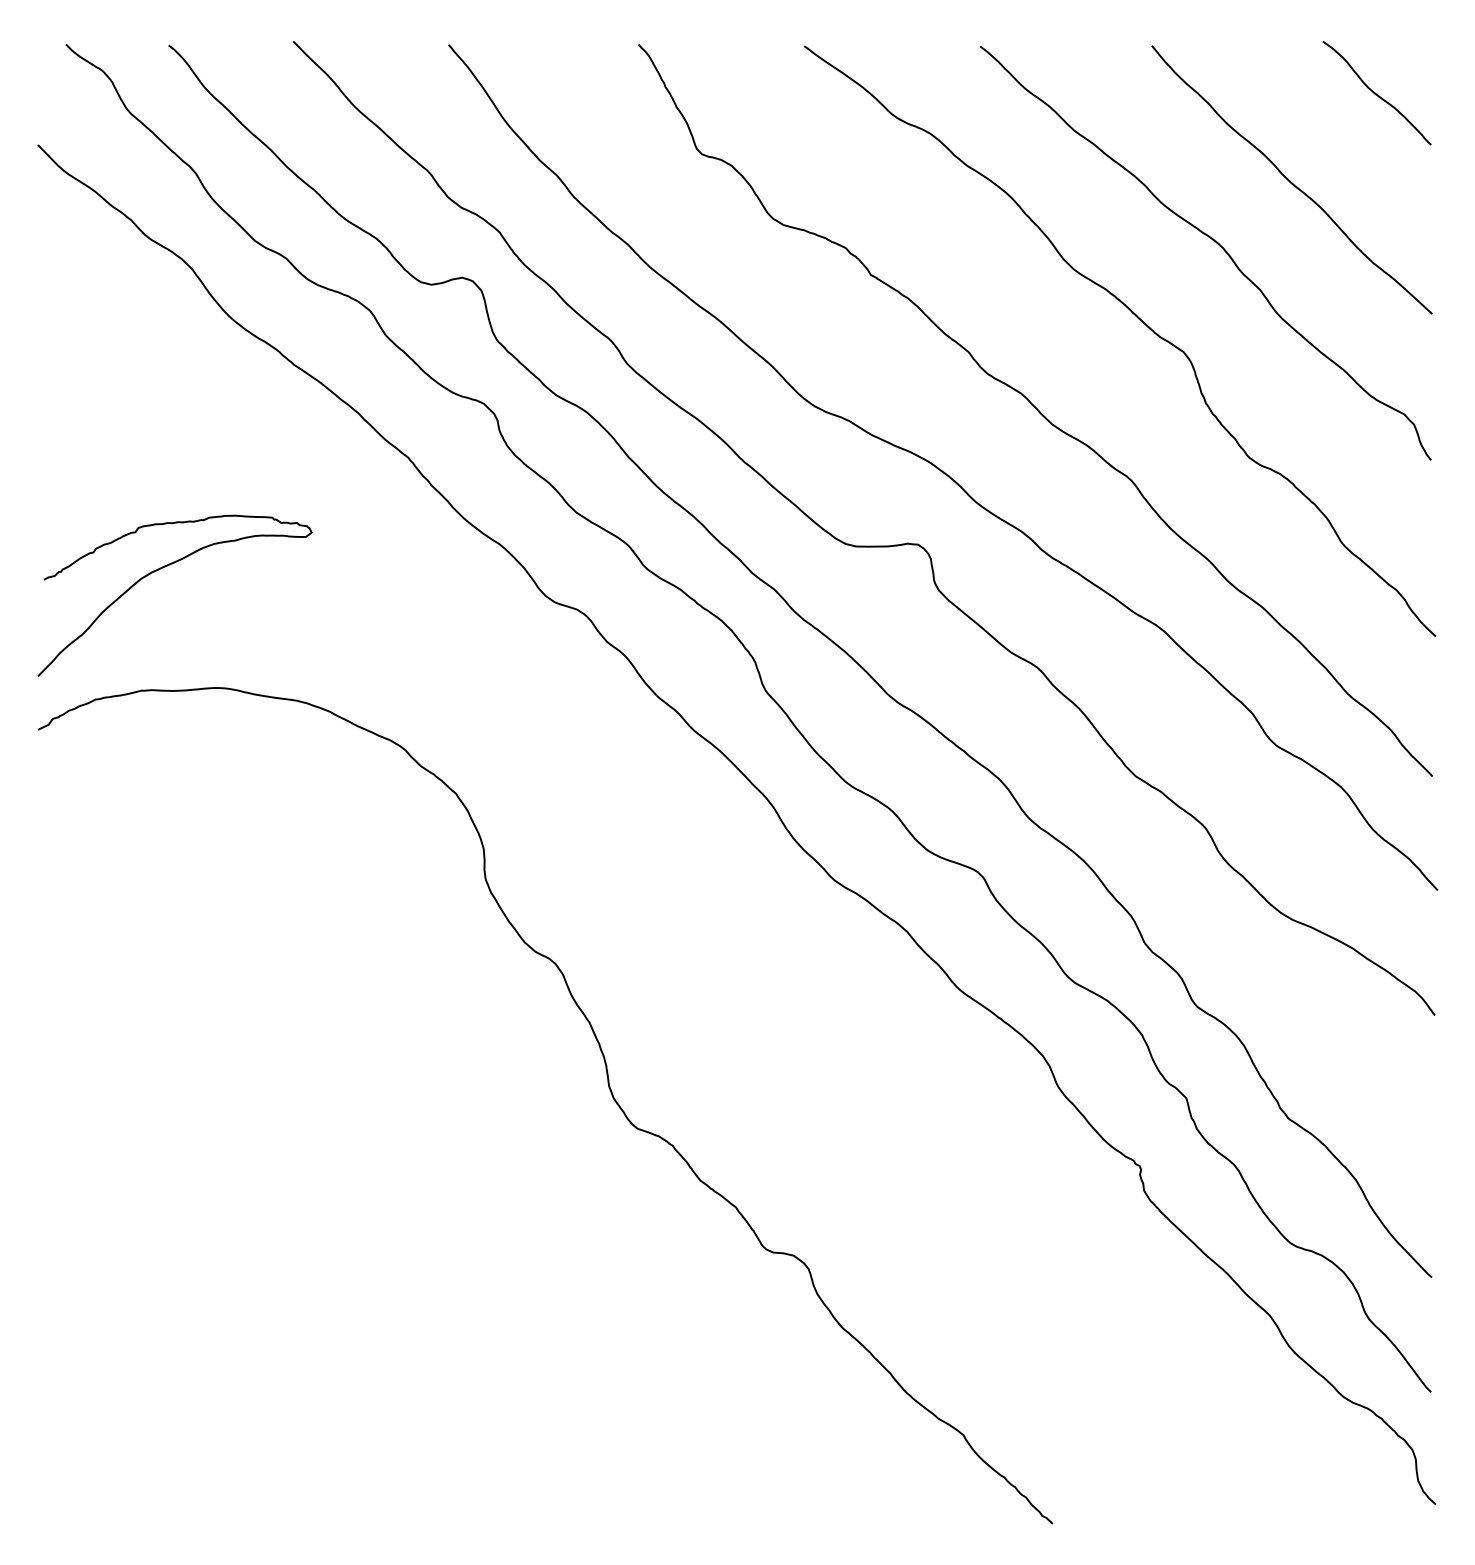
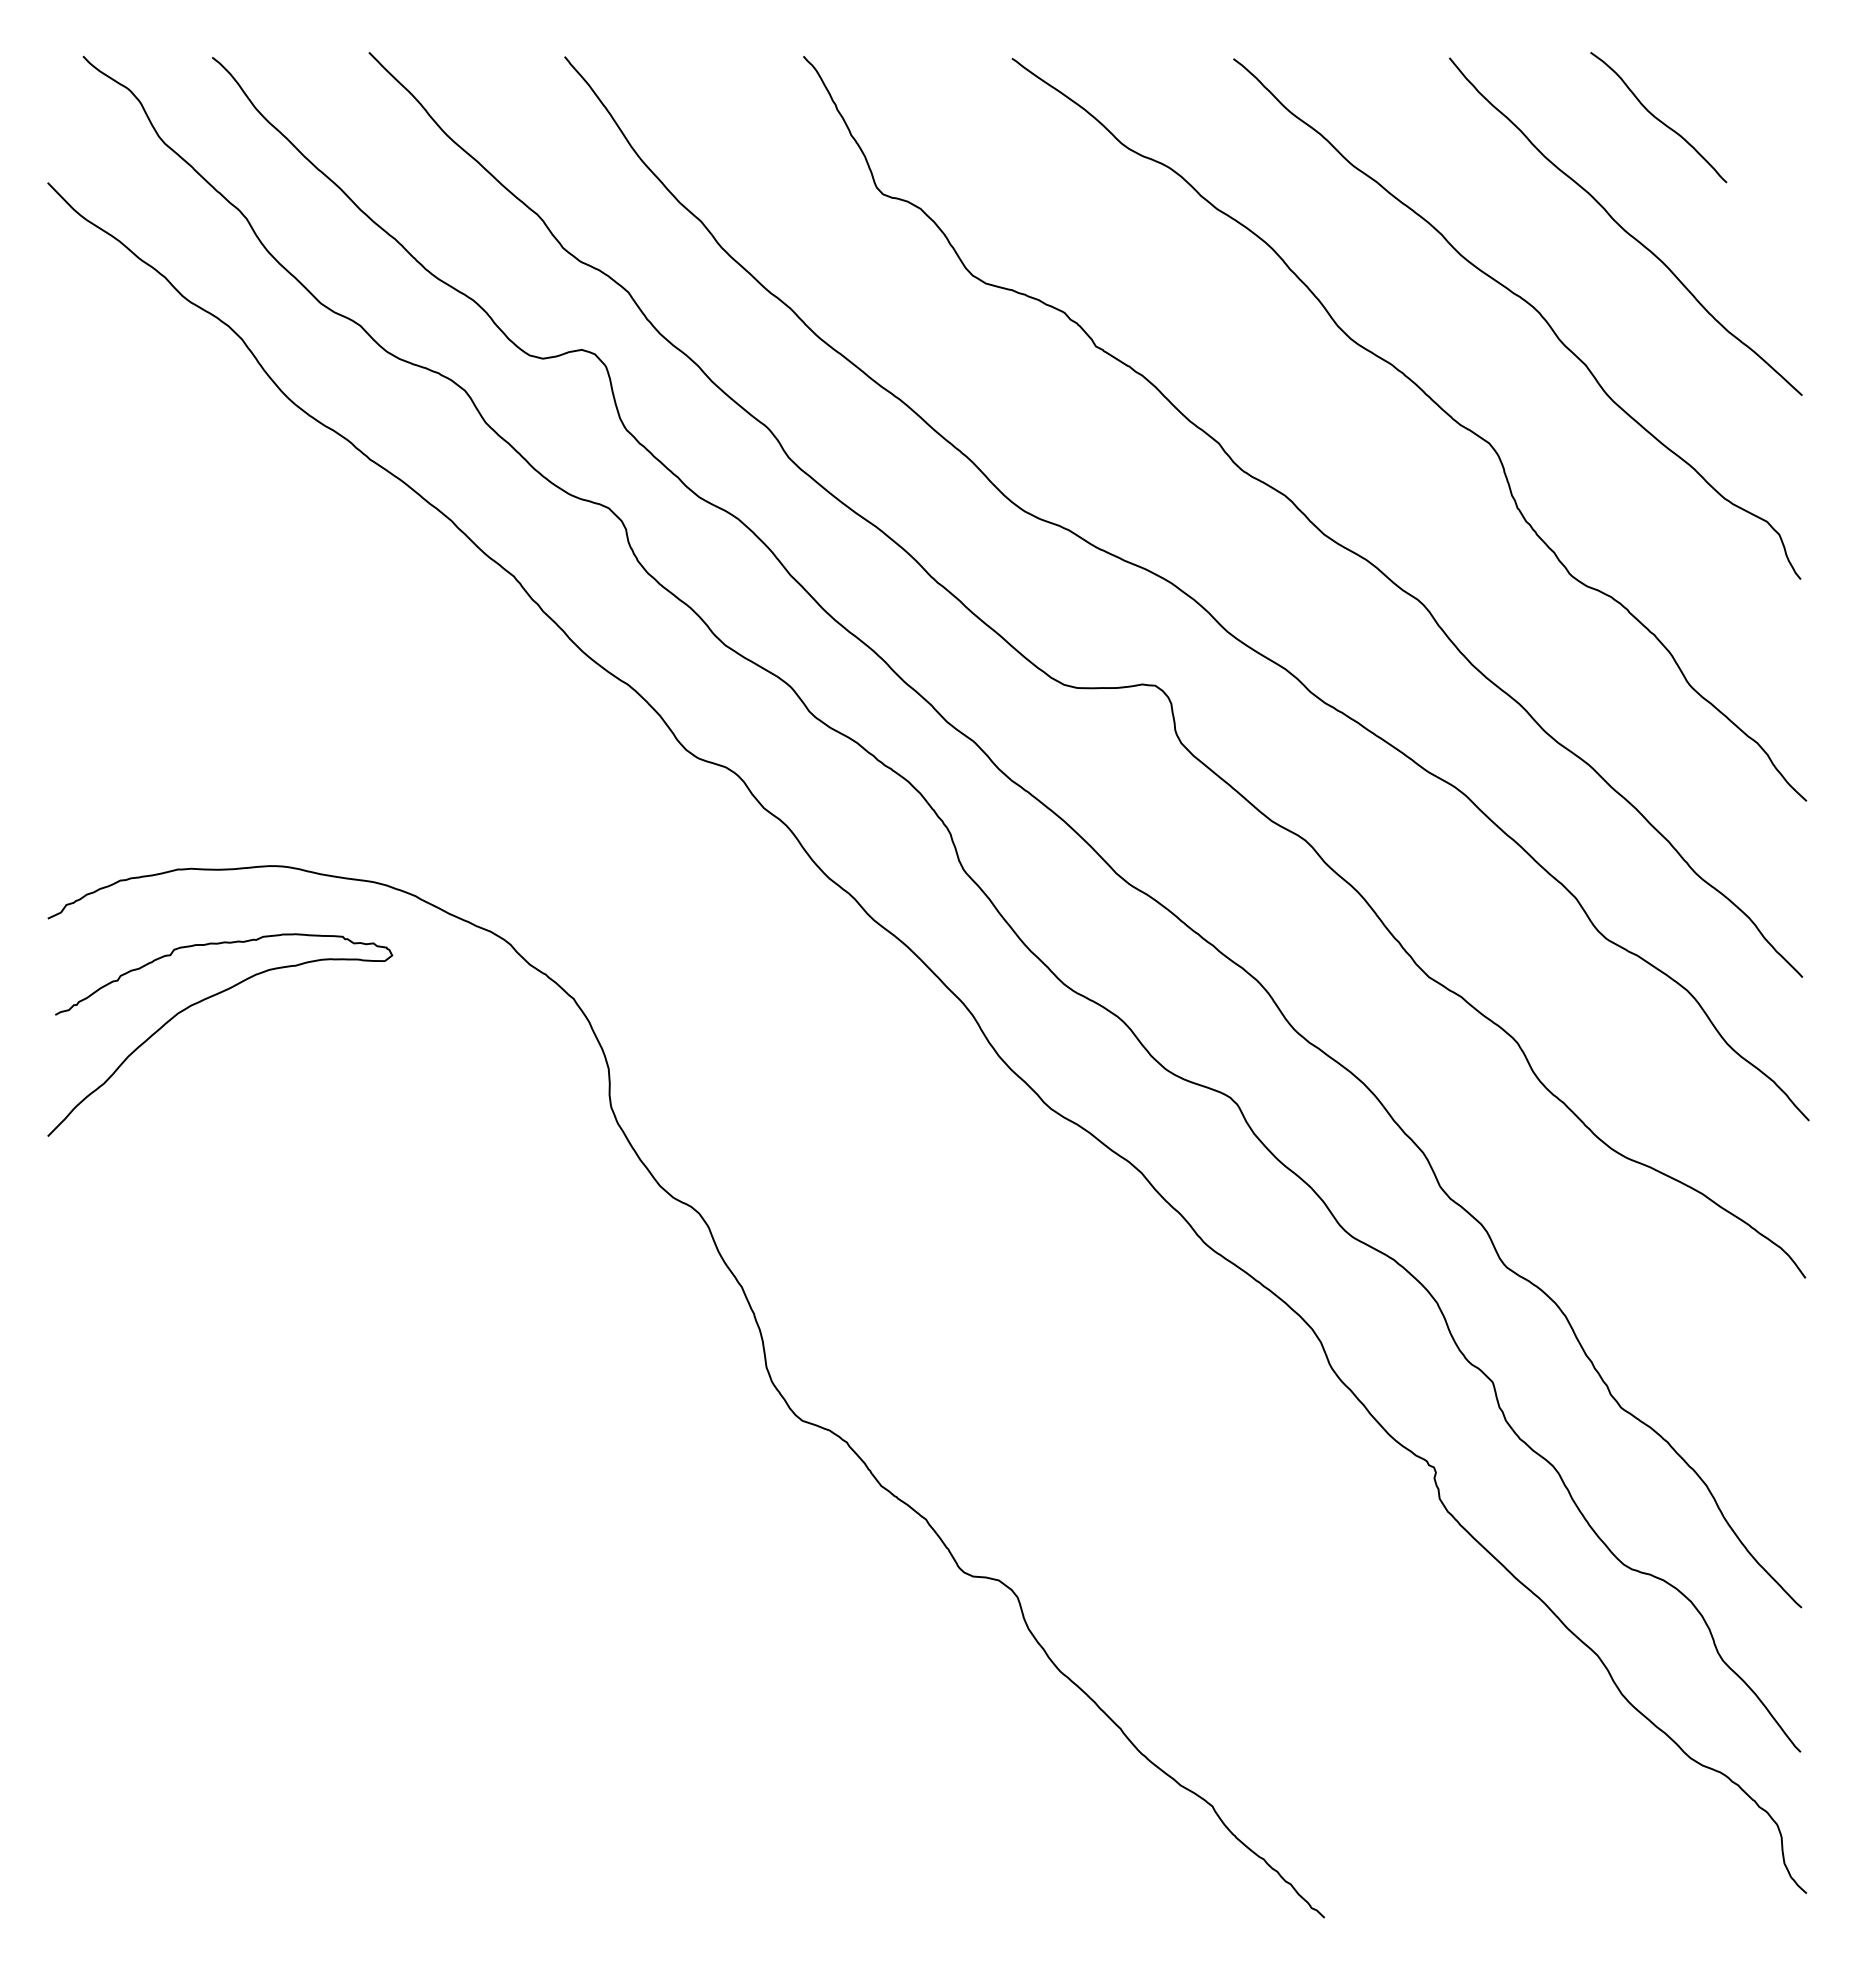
curve: (1376, 93) -> (1657, 117), moved
curve: (164, 567) -> (207, 999), moved

